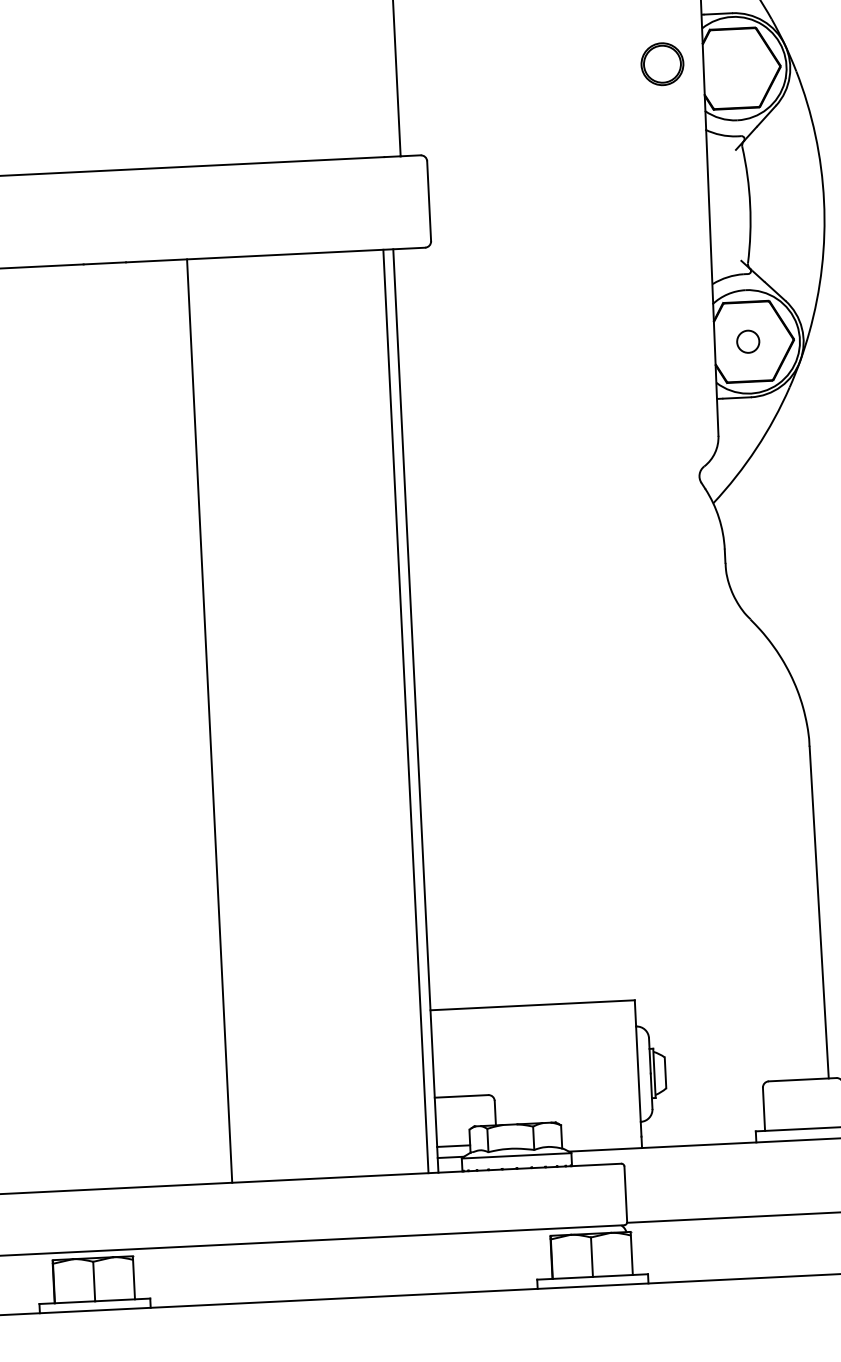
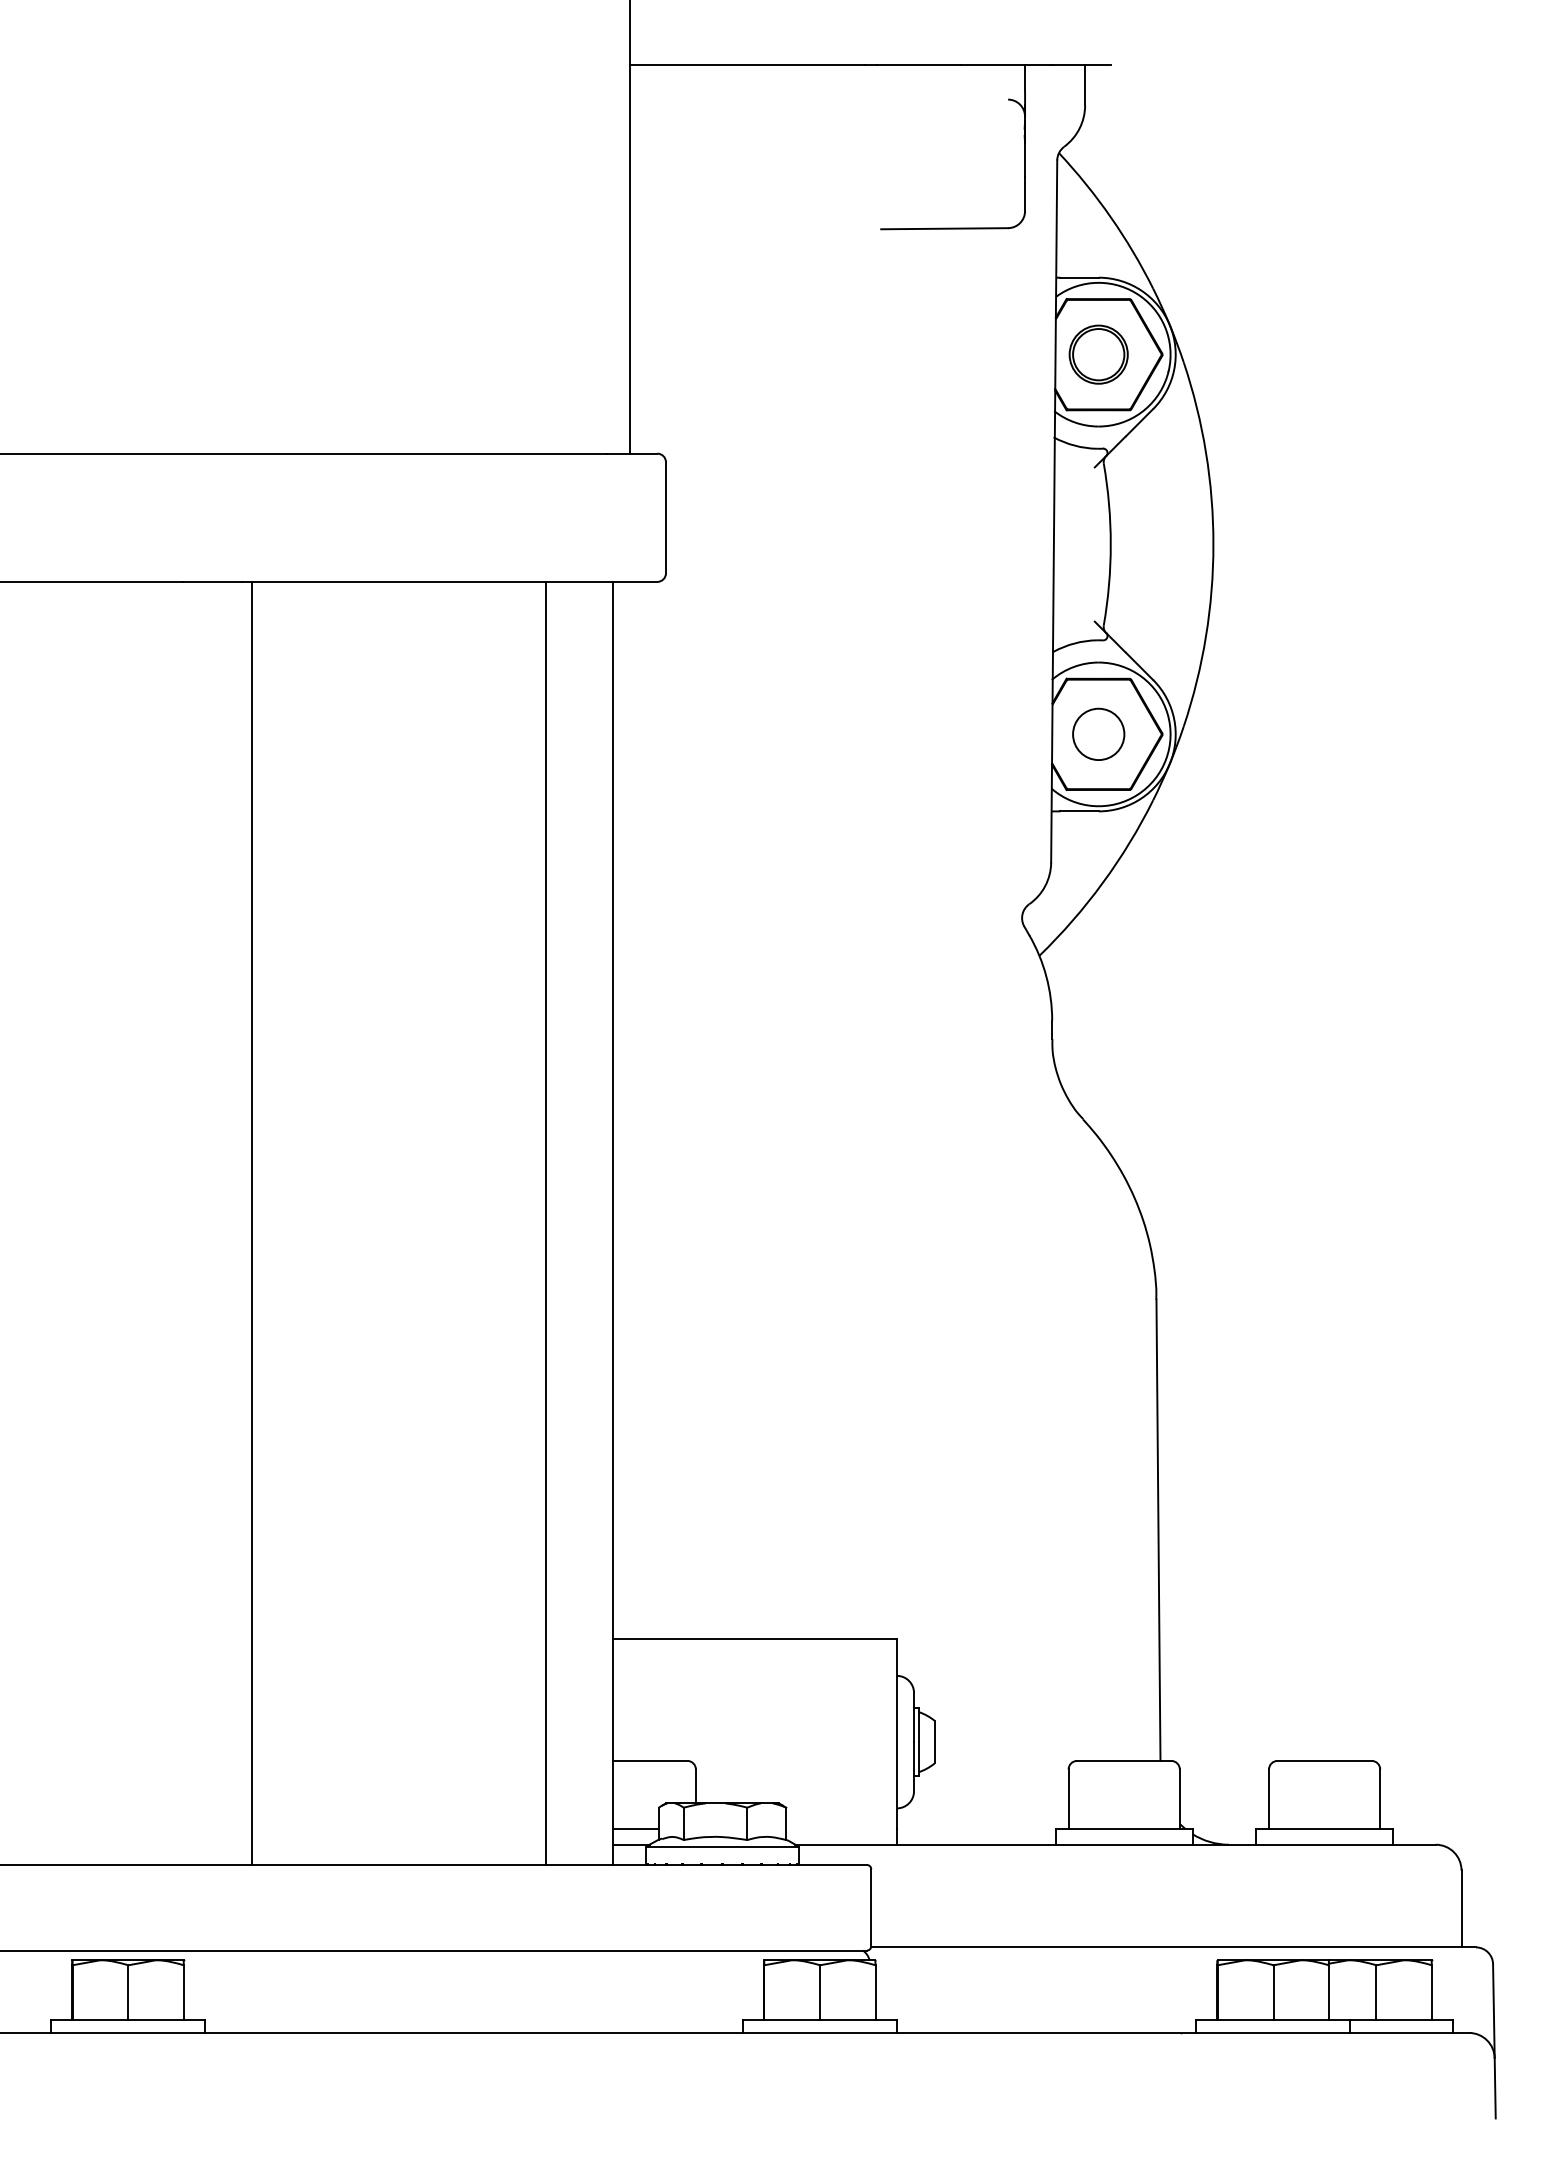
part: (662, 64) -> (1098, 354), moved
circle: (747, 341) -> (1098, 733), size x1.67
line: (406, 711) -> (546, 1223), moved
line: (209, 721) -> (252, 1223), moved

